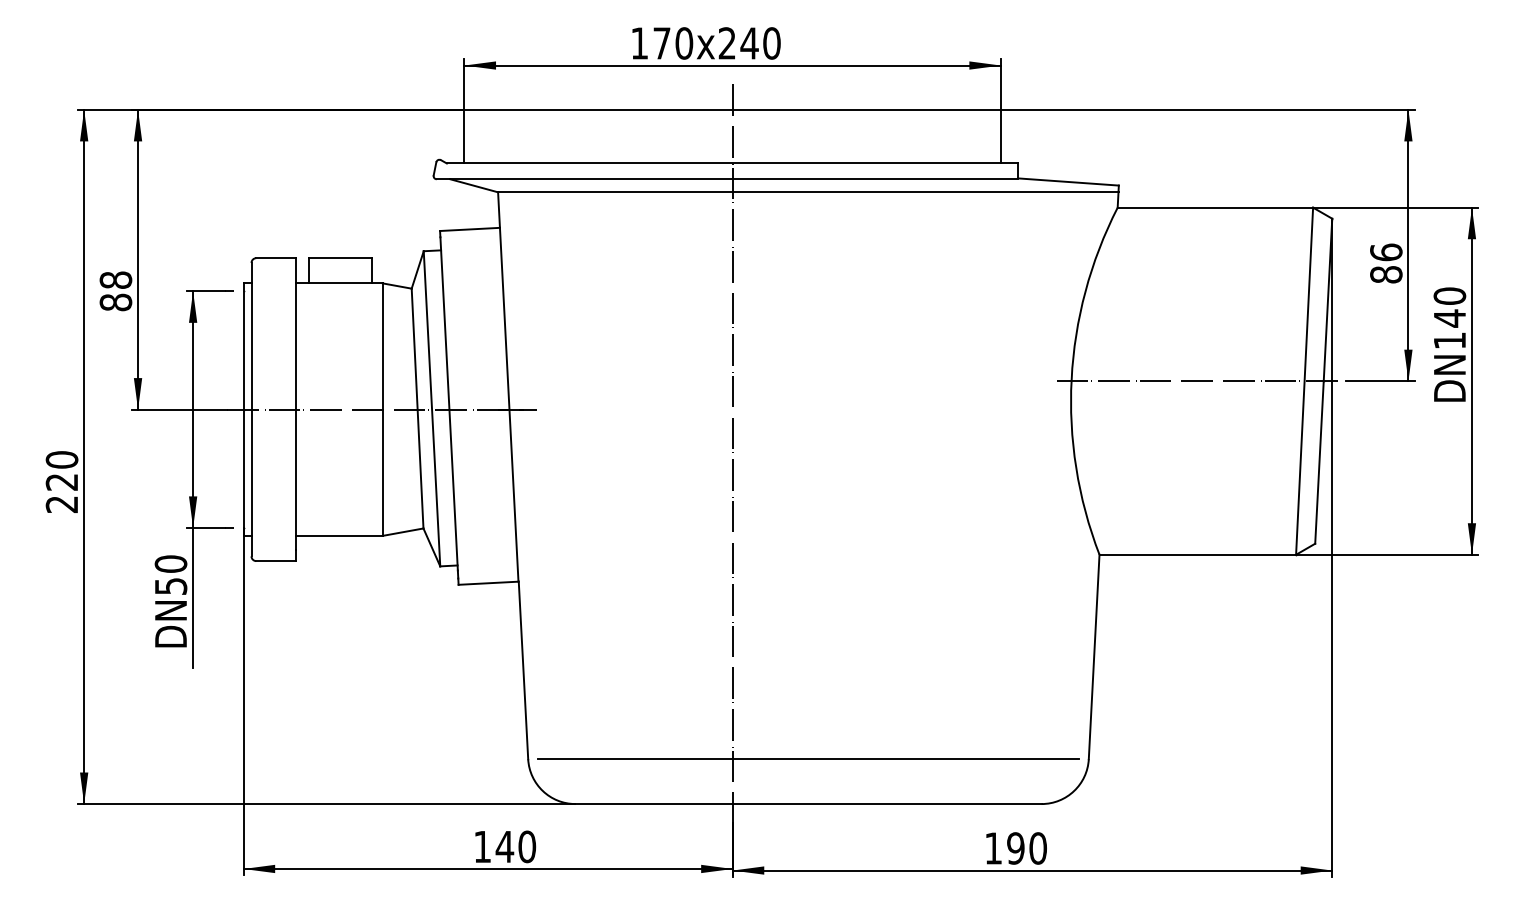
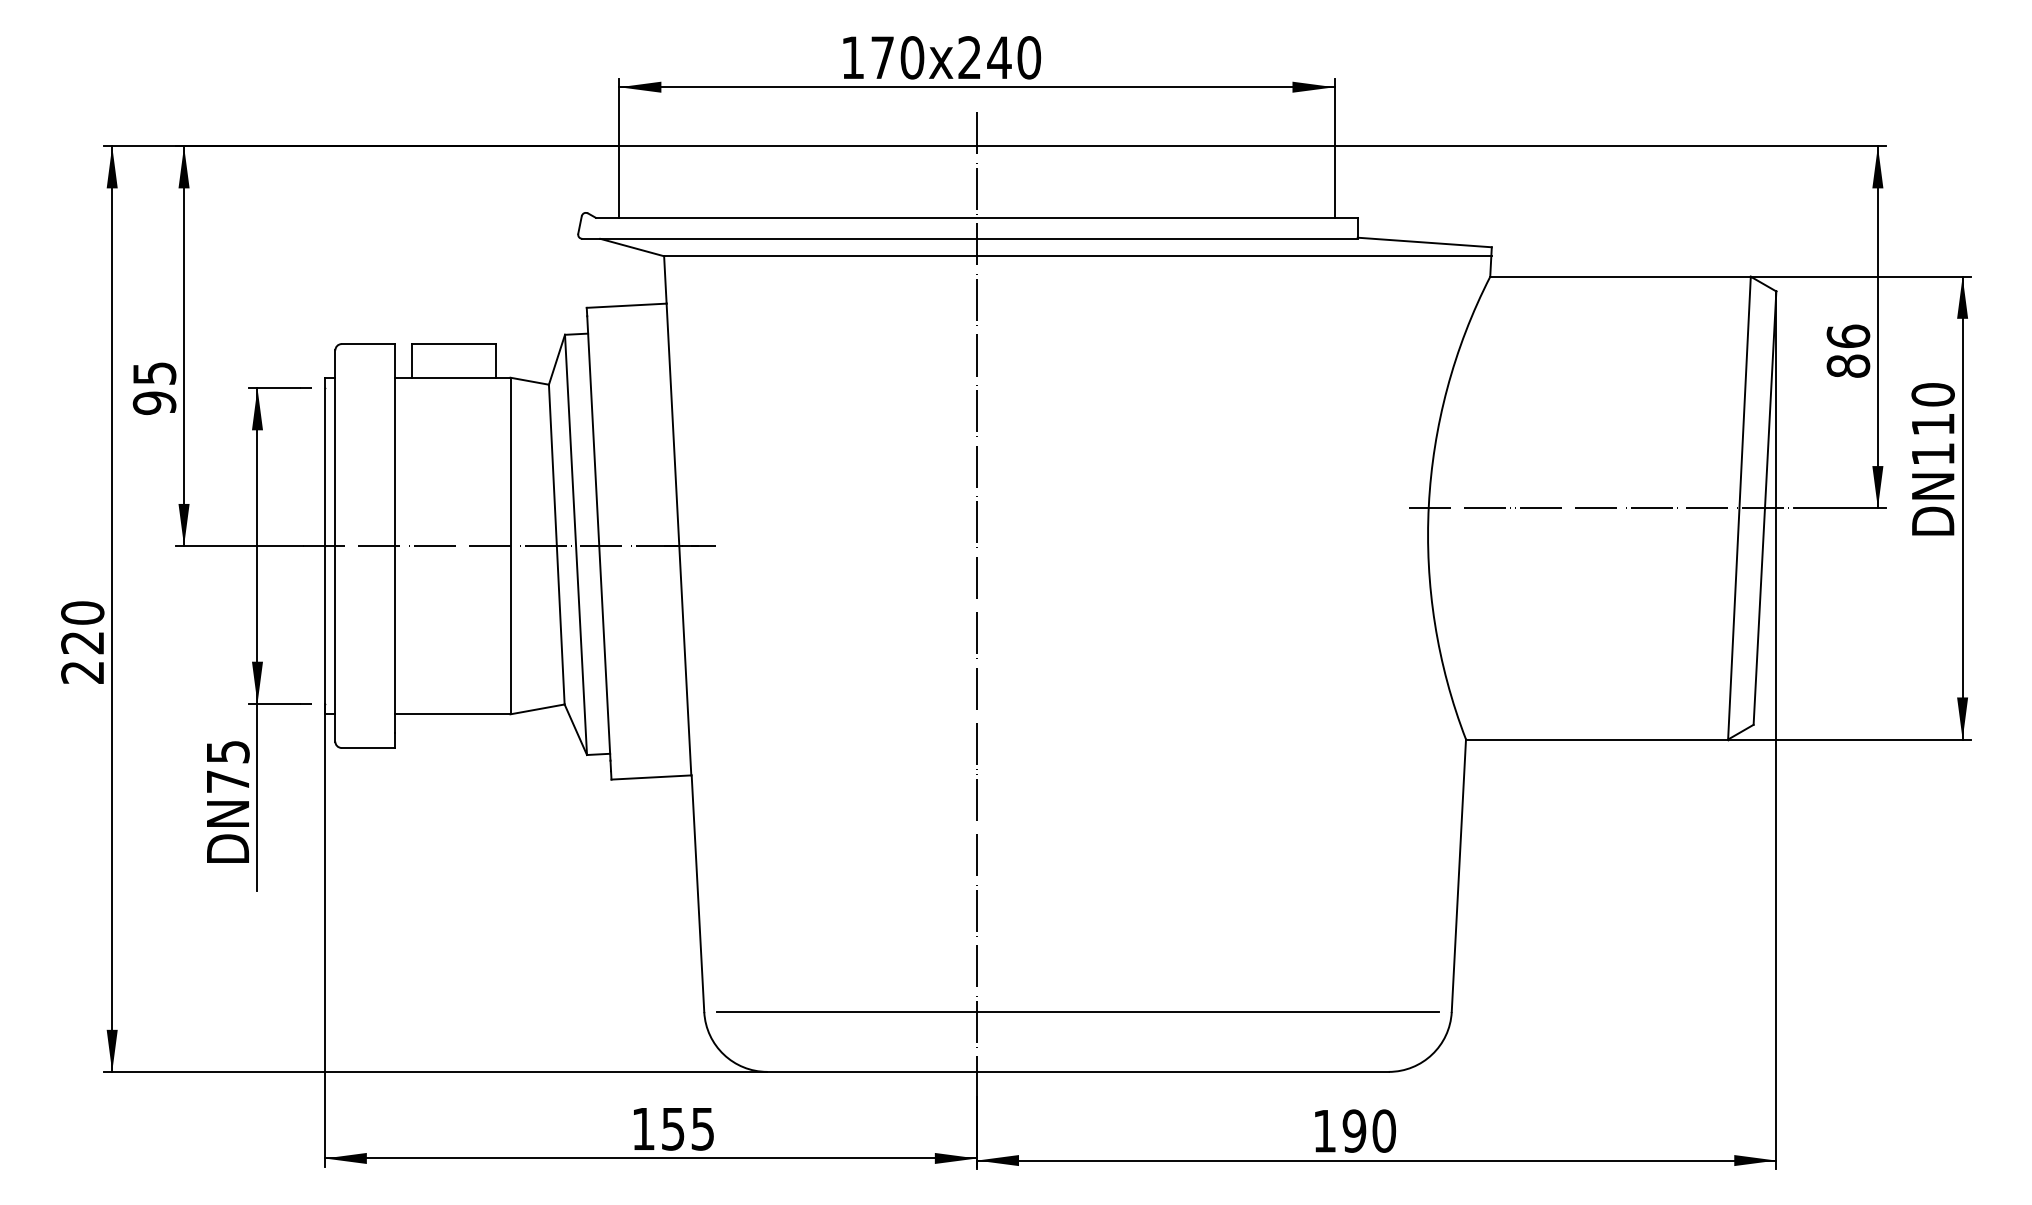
text: (115, 291) -> (154, 388), 88 -> 95
text: (1450, 318) -> (1933, 424), 140 -> 110
text: (170, 575) -> (227, 766), 50 -> 75
text: (515, 846) -> (687, 1128), 140 -> 155

